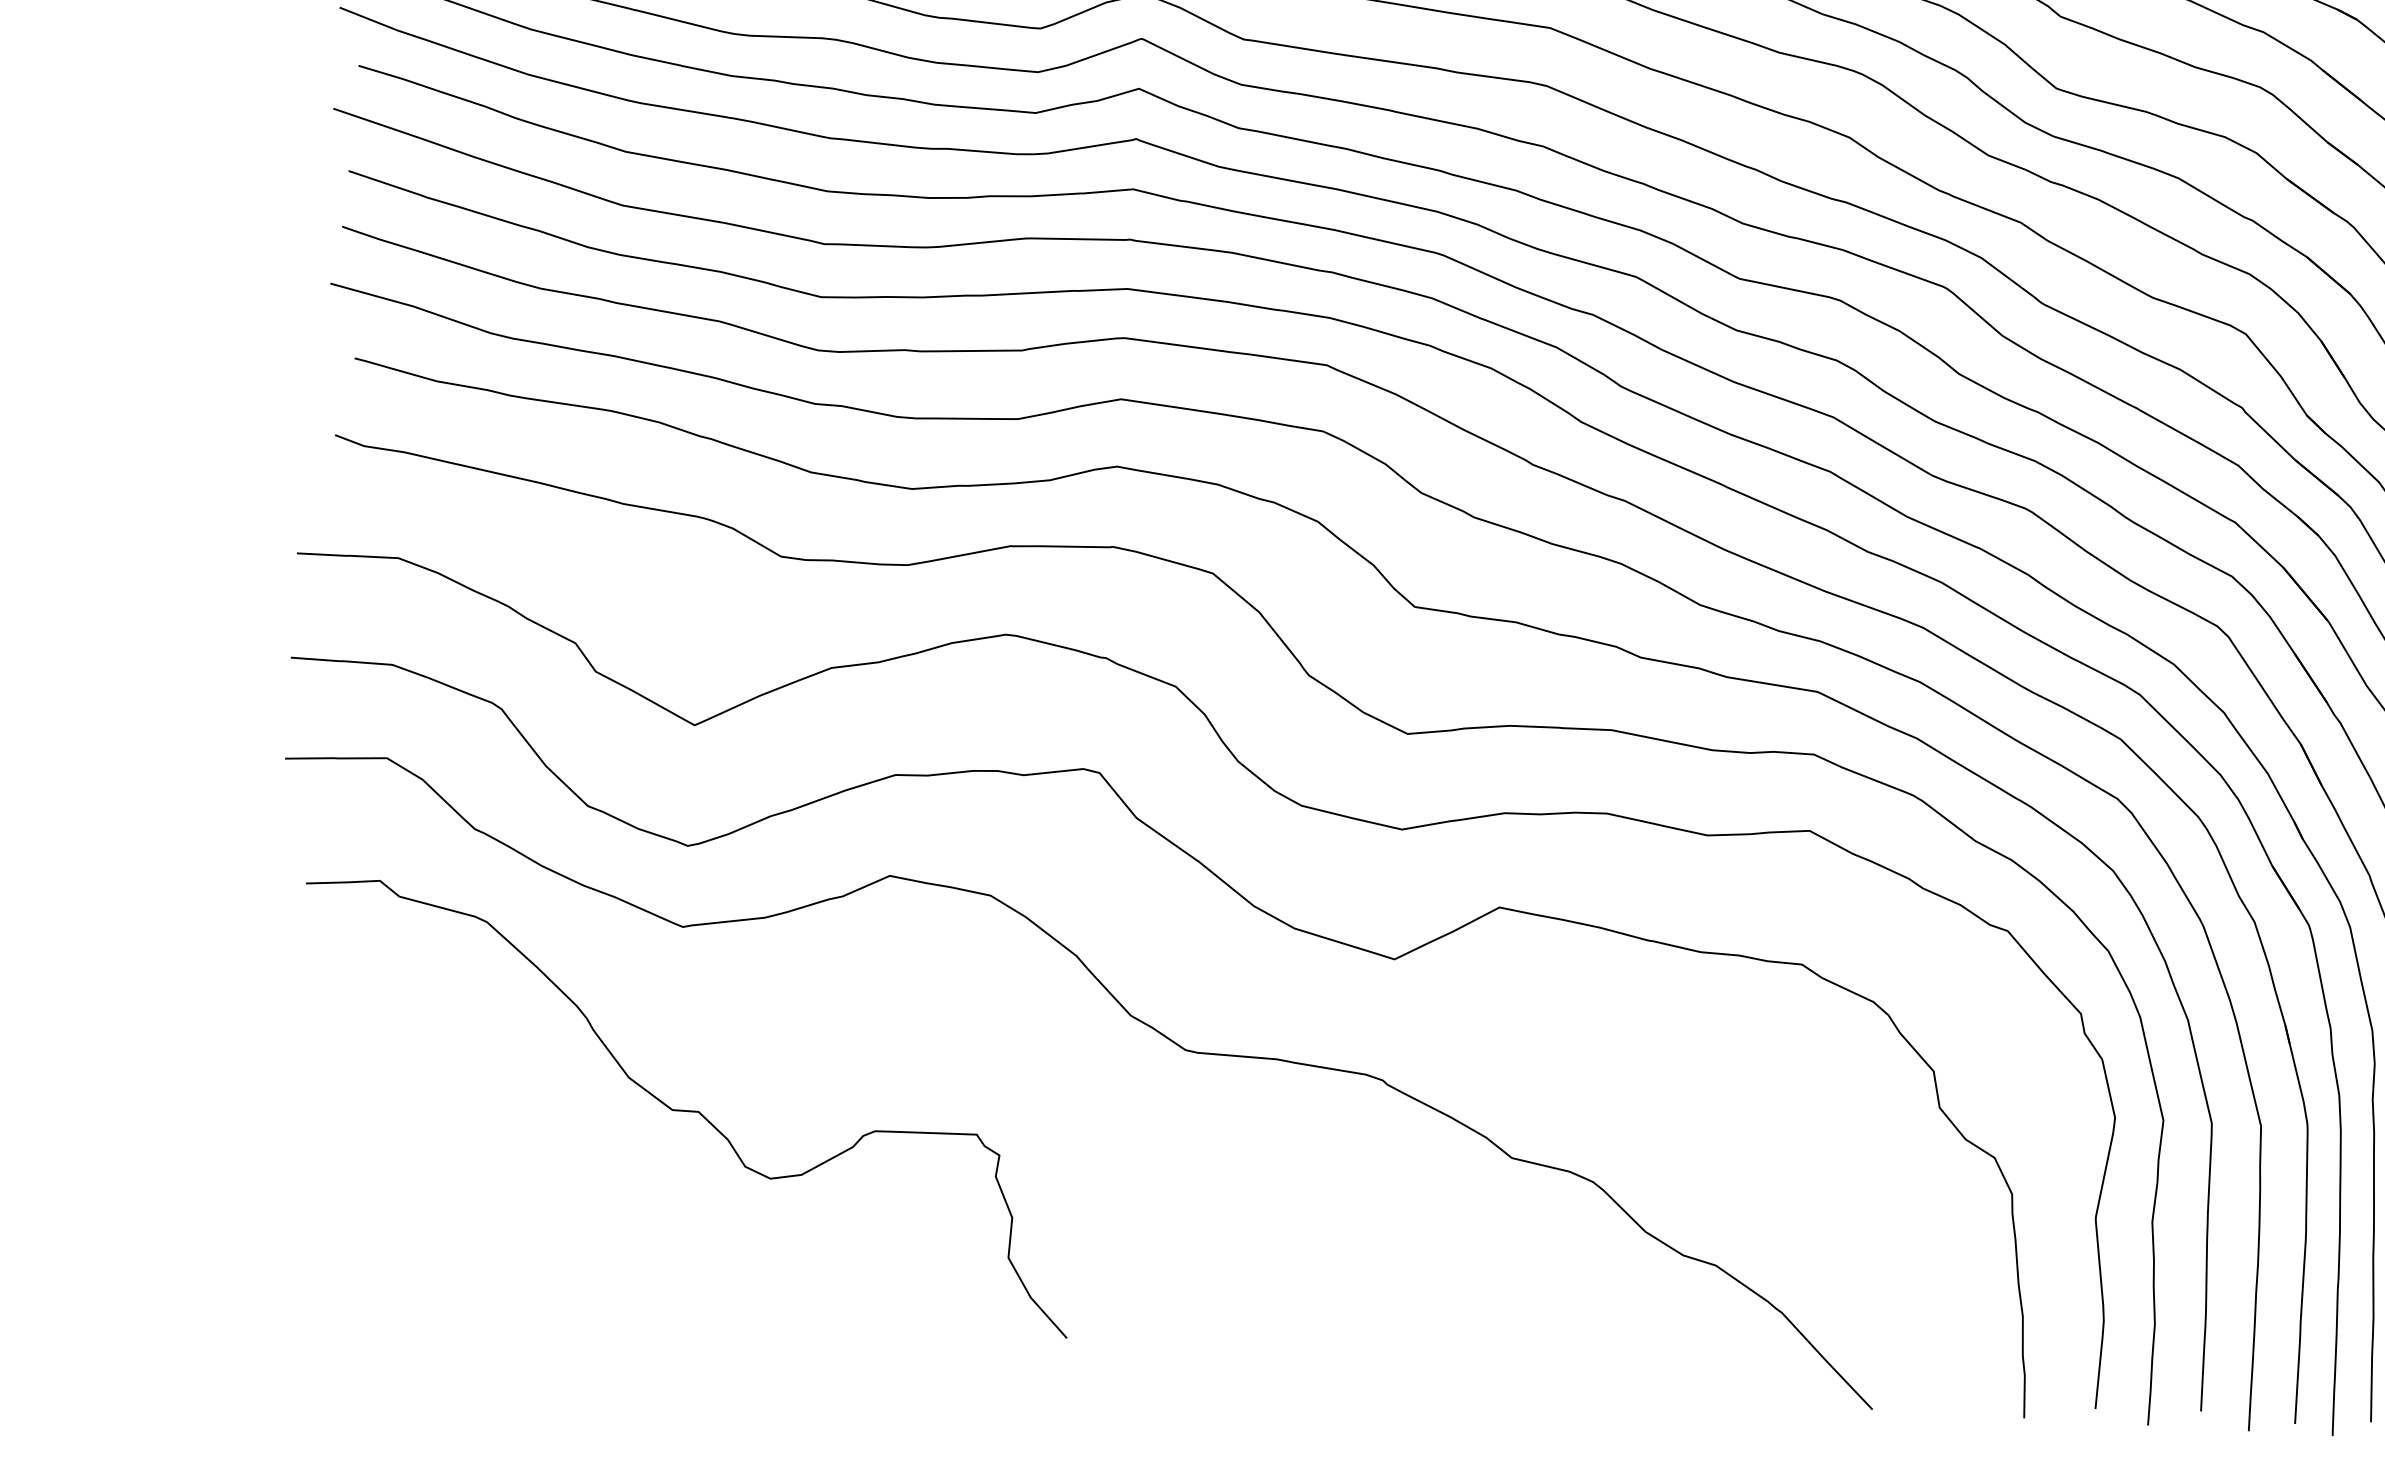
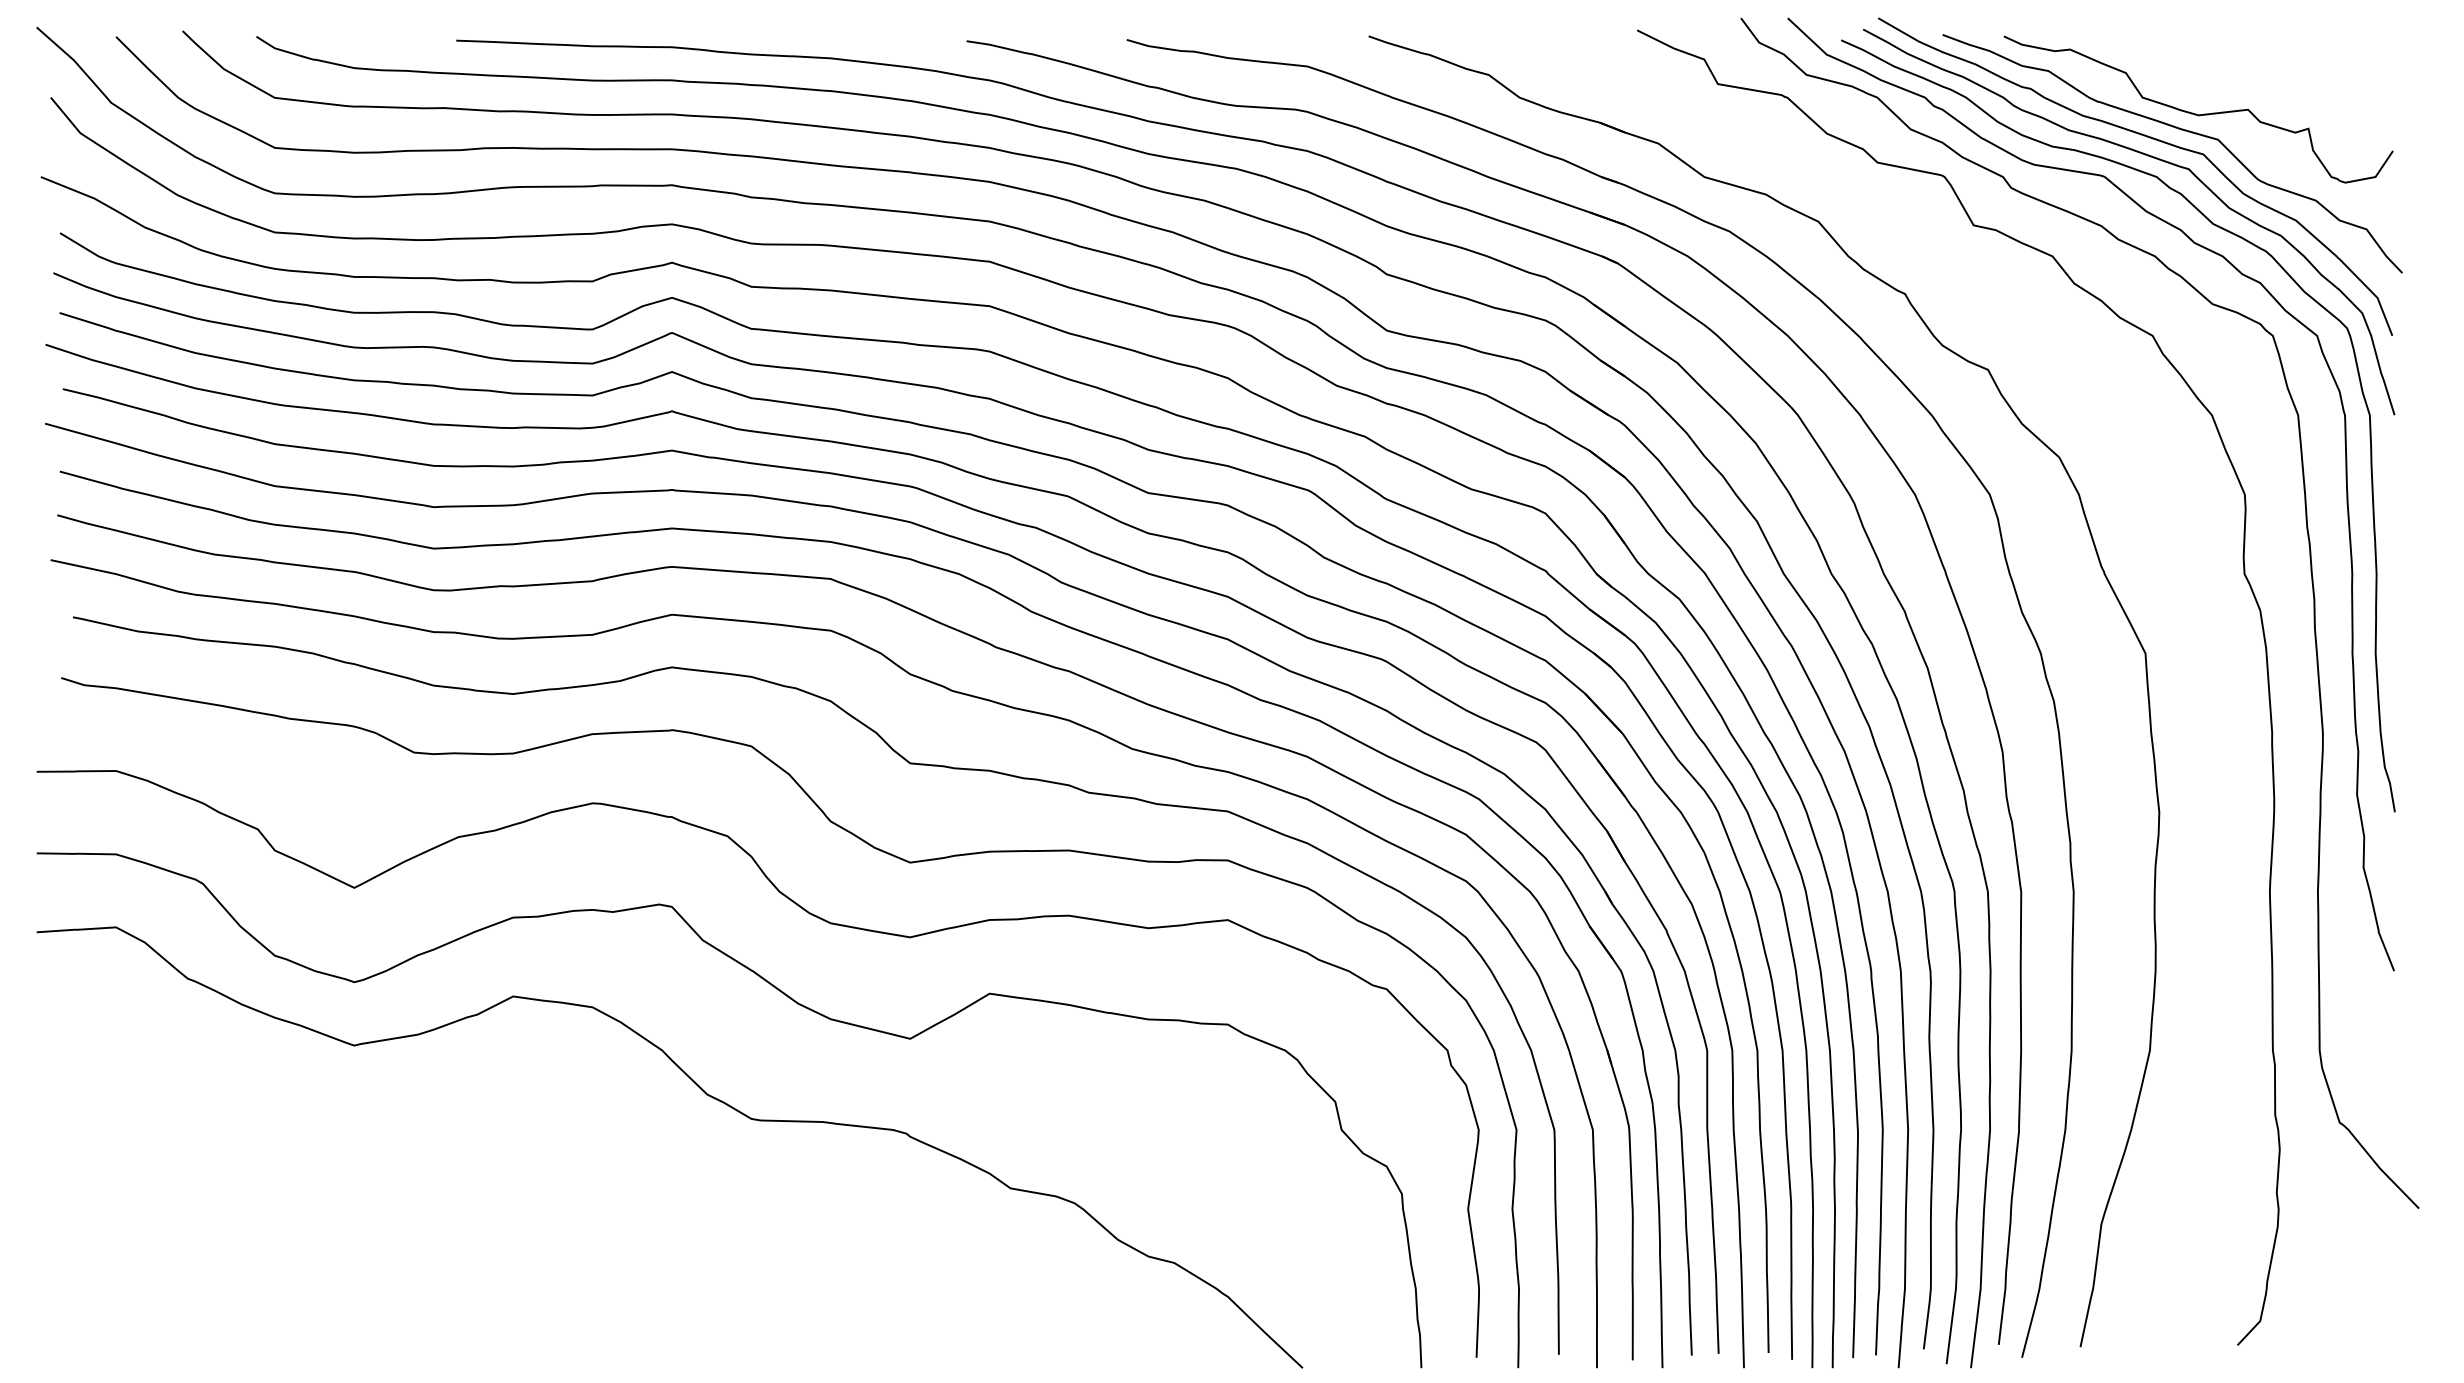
curve: (685, 1109) -> (364, 1187), removed

